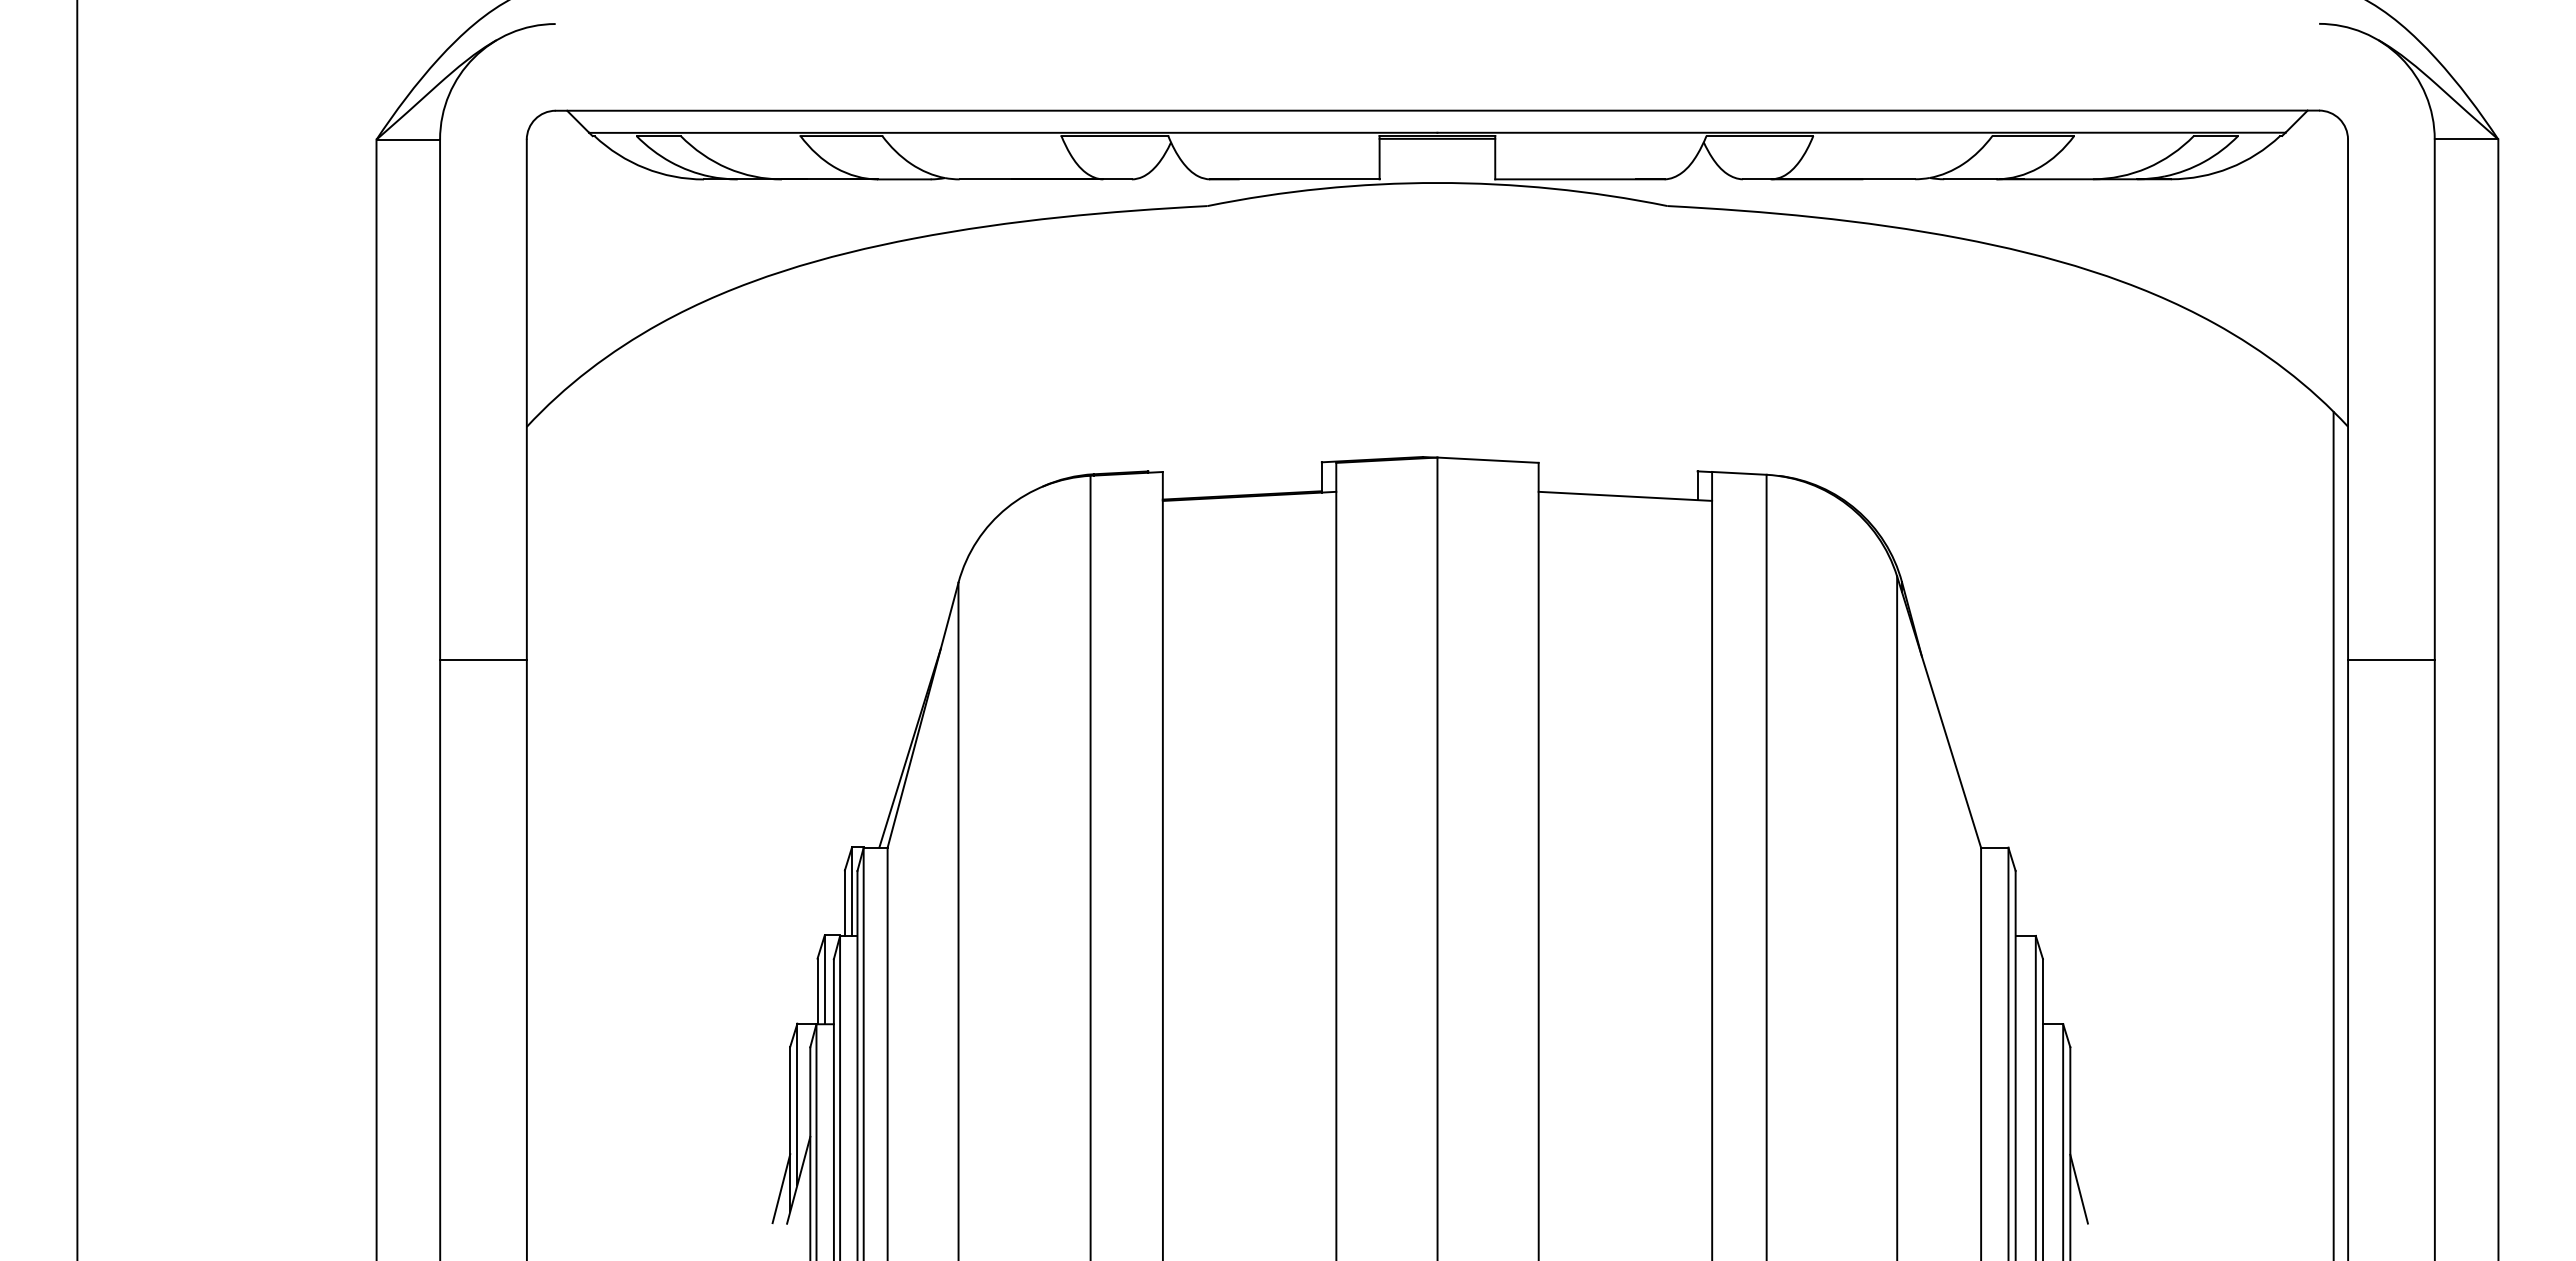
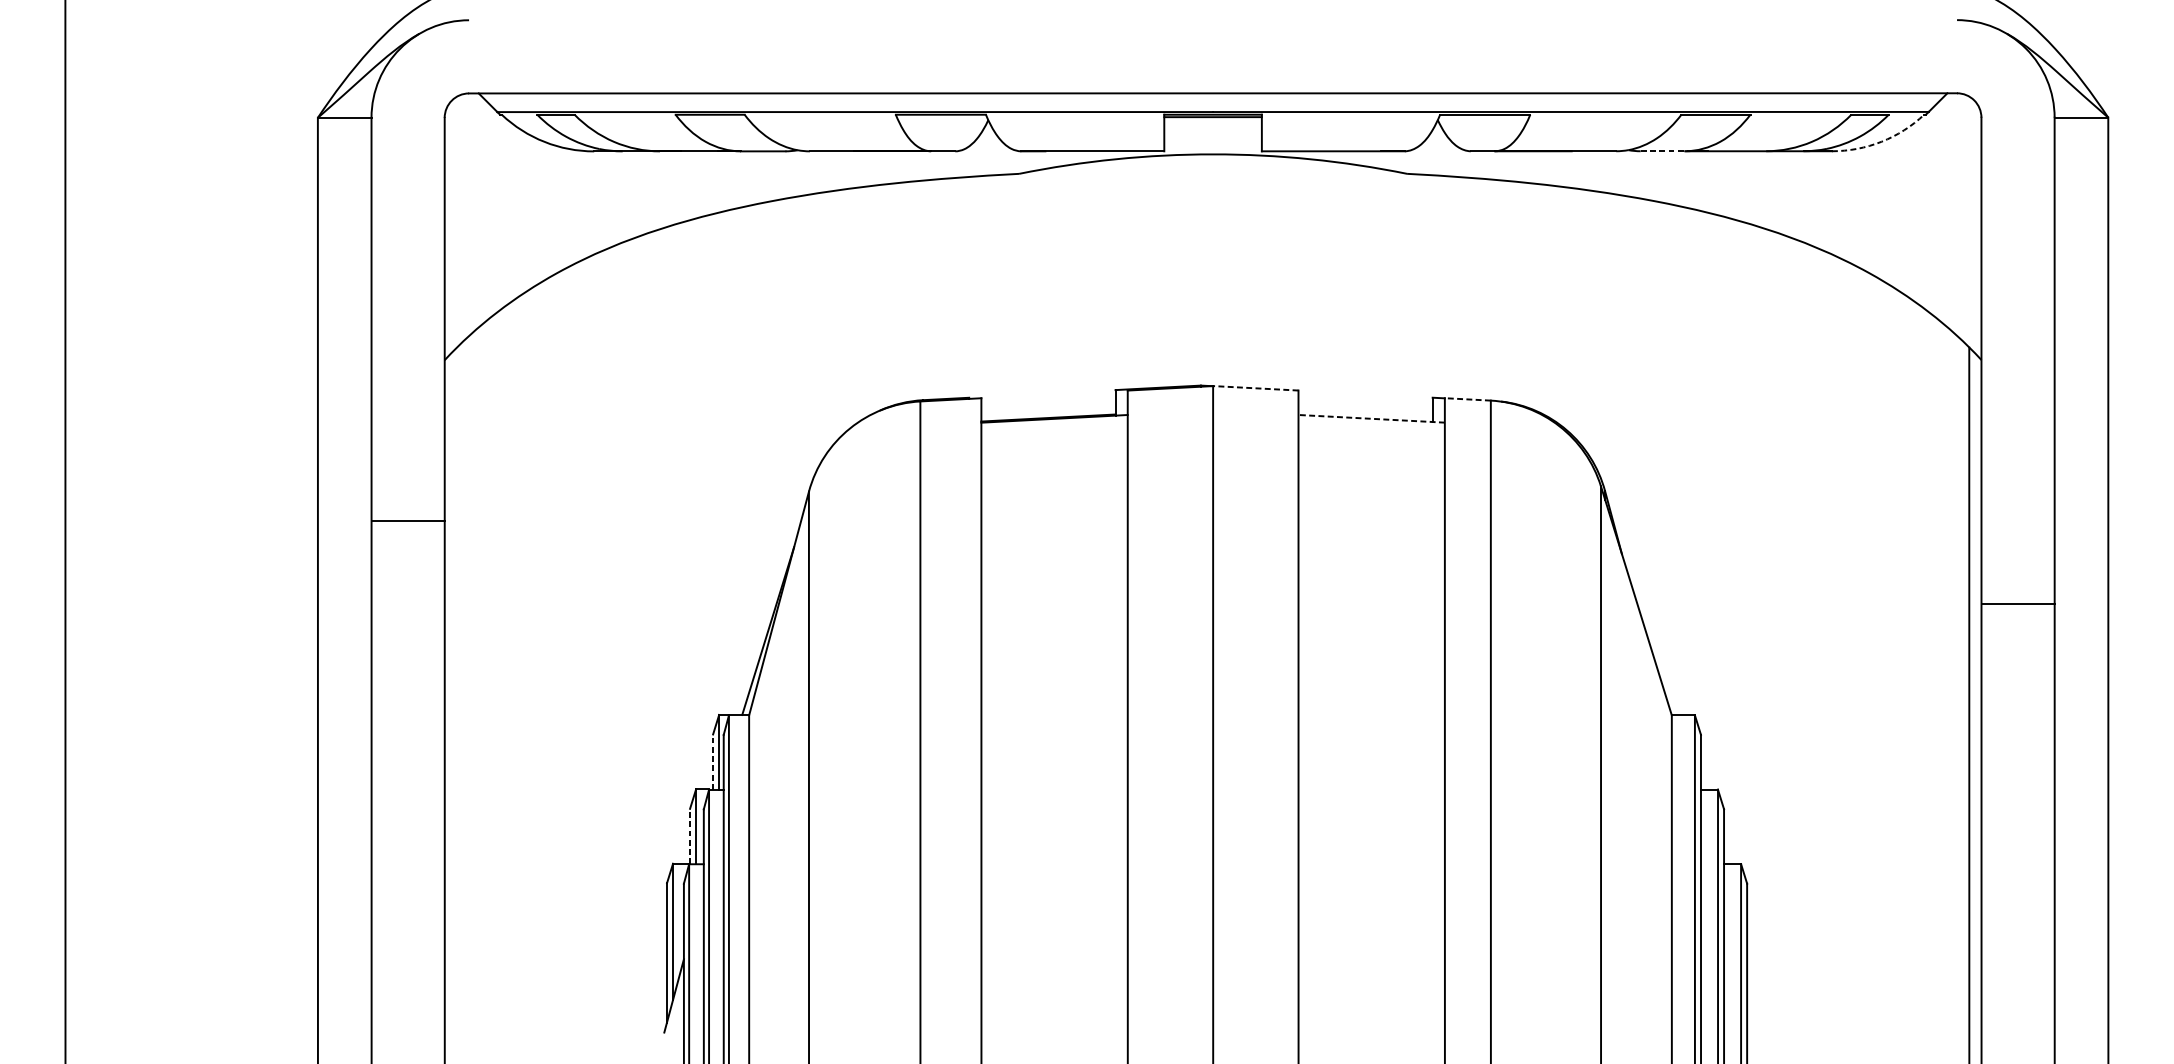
arc: (2229, 168) -> (1881, 142), solid -> dashed
line: (1971, 179) -> (1663, 151), solid -> dashed
line: (1488, 460) -> (1256, 388), solid -> dashed
line: (1738, 473) -> (1467, 399), solid -> dashed
line: (1625, 496) -> (1371, 418), solid -> dashed
line: (2391, 659) -> (2018, 603), moved
line: (483, 660) -> (408, 521), moved
line: (844, 903) -> (712, 762), solid -> dashed
line: (817, 991) -> (689, 836), solid -> dashed
line: (781, 1188) -> (659, 1002), removed
line: (2078, 1188) -> (1754, 1002), removed

